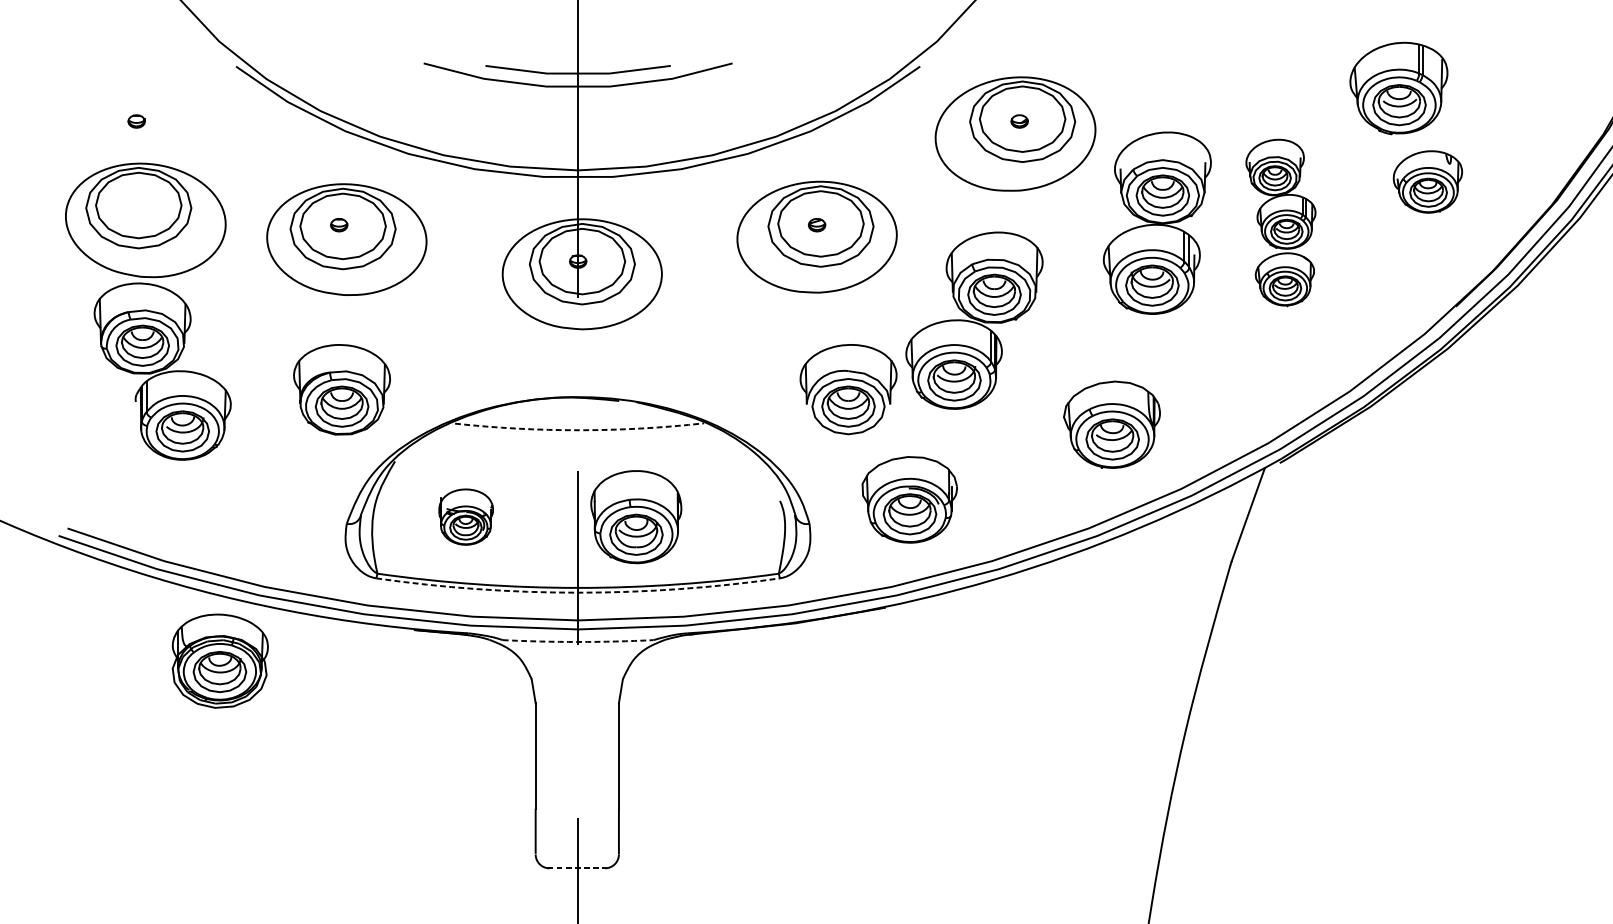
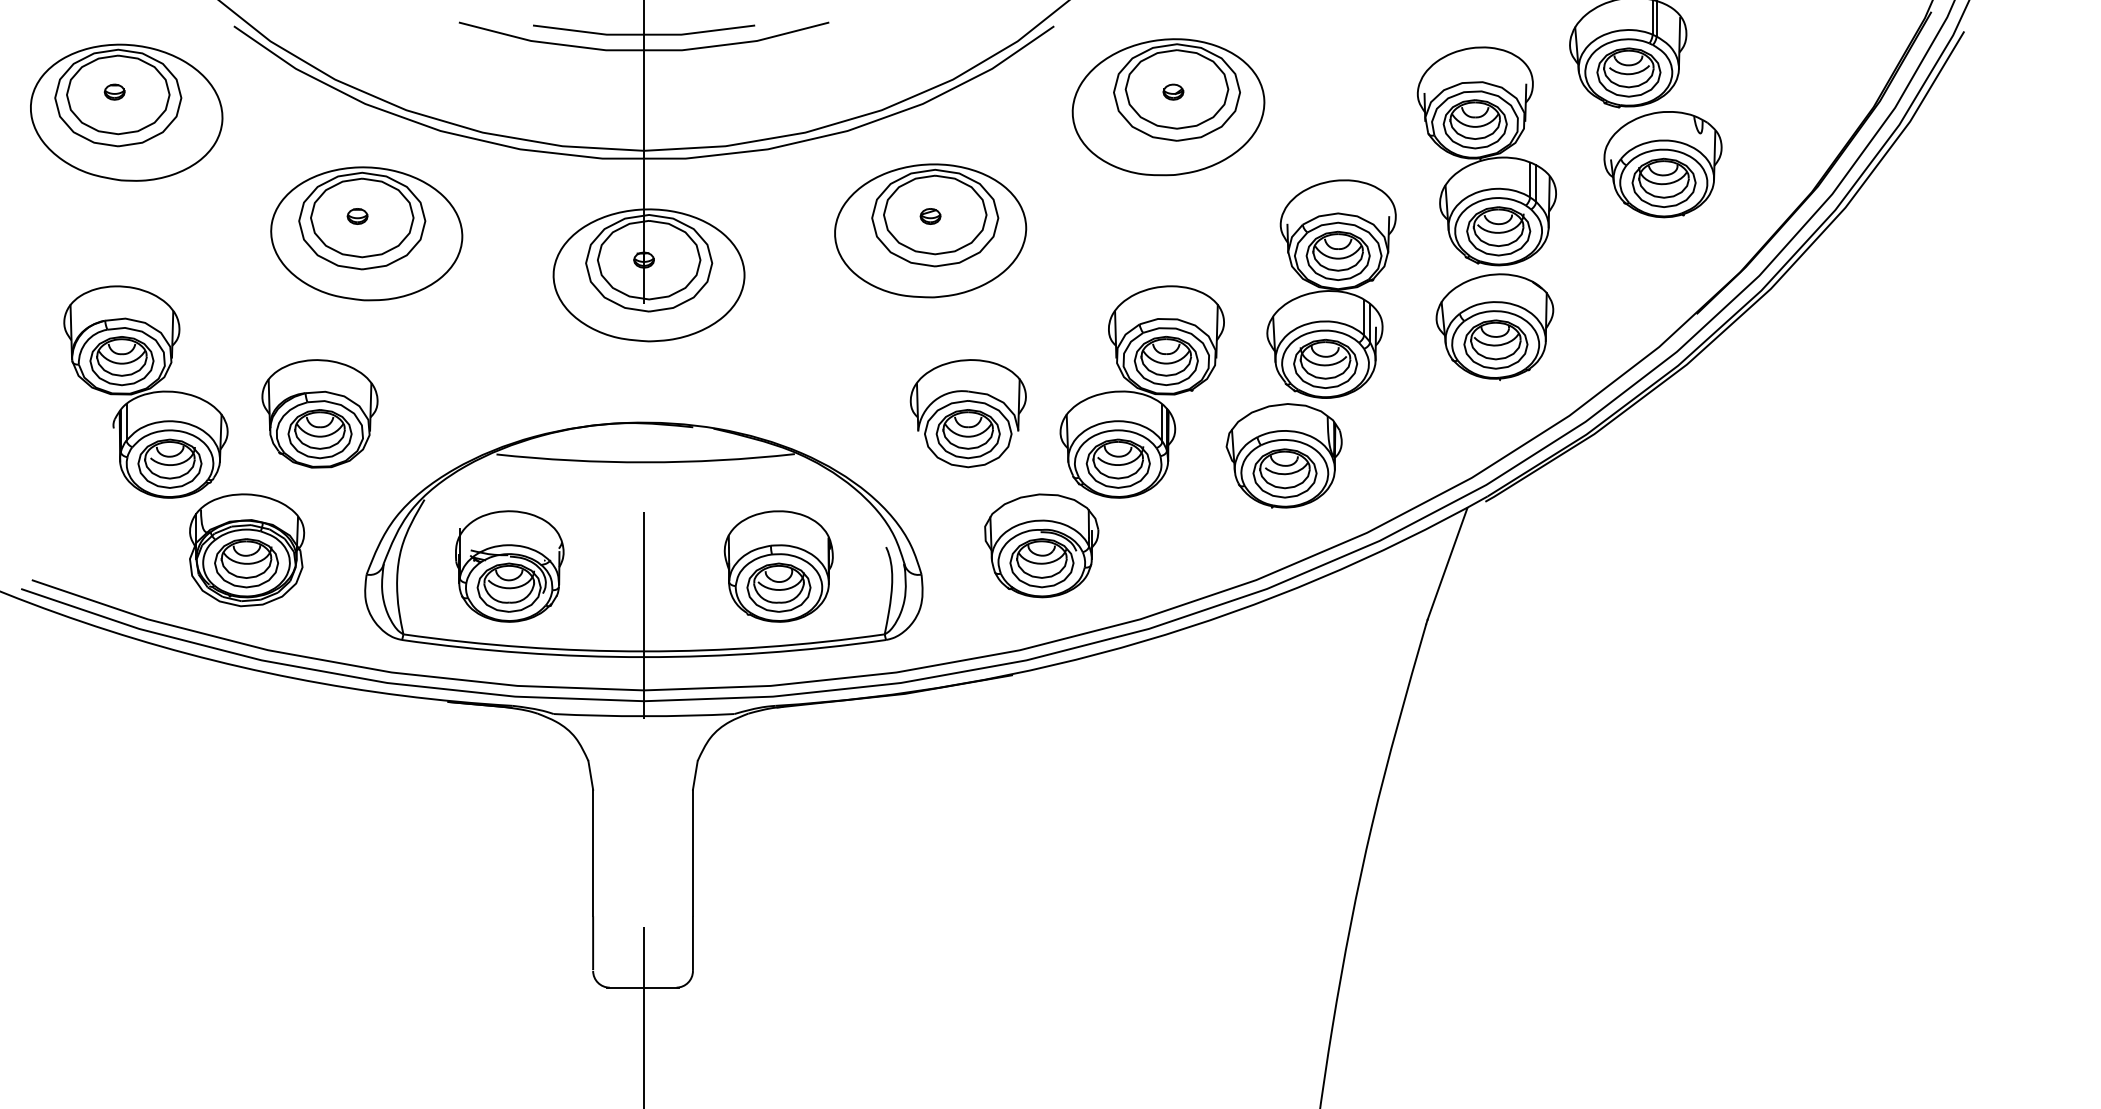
part: (1427, 181) -> (1662, 164), size x1.43
part: (145, 220) -> (126, 112), moved
part: (1157, 222) -> (1331, 288), moved
part: (1280, 222) -> (1486, 213), size x1.67
part: (973, 320) -> (1141, 391), moved
part: (341, 389) -> (319, 413), moved
arc: (579, 430) -> (645, 462), dashed -> solid
part: (465, 517) -> (509, 566), size x1.67
part: (636, 517) -> (778, 566), moved
arc: (578, 592) -> (644, 657), dashed -> solid
arc: (578, 642) -> (644, 716), dashed -> solid
part: (220, 661) -> (247, 550), moved
line: (577, 868) -> (643, 987), dashed -> solid

